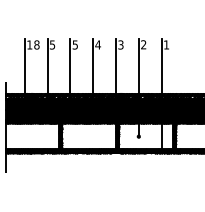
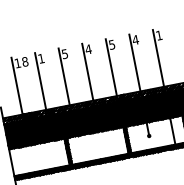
text: (52, 44) -> (41, 58), 5 -> 1
text: (120, 44) -> (111, 44), 3 -> 5
text: (143, 44) -> (135, 39), 2 -> 4

